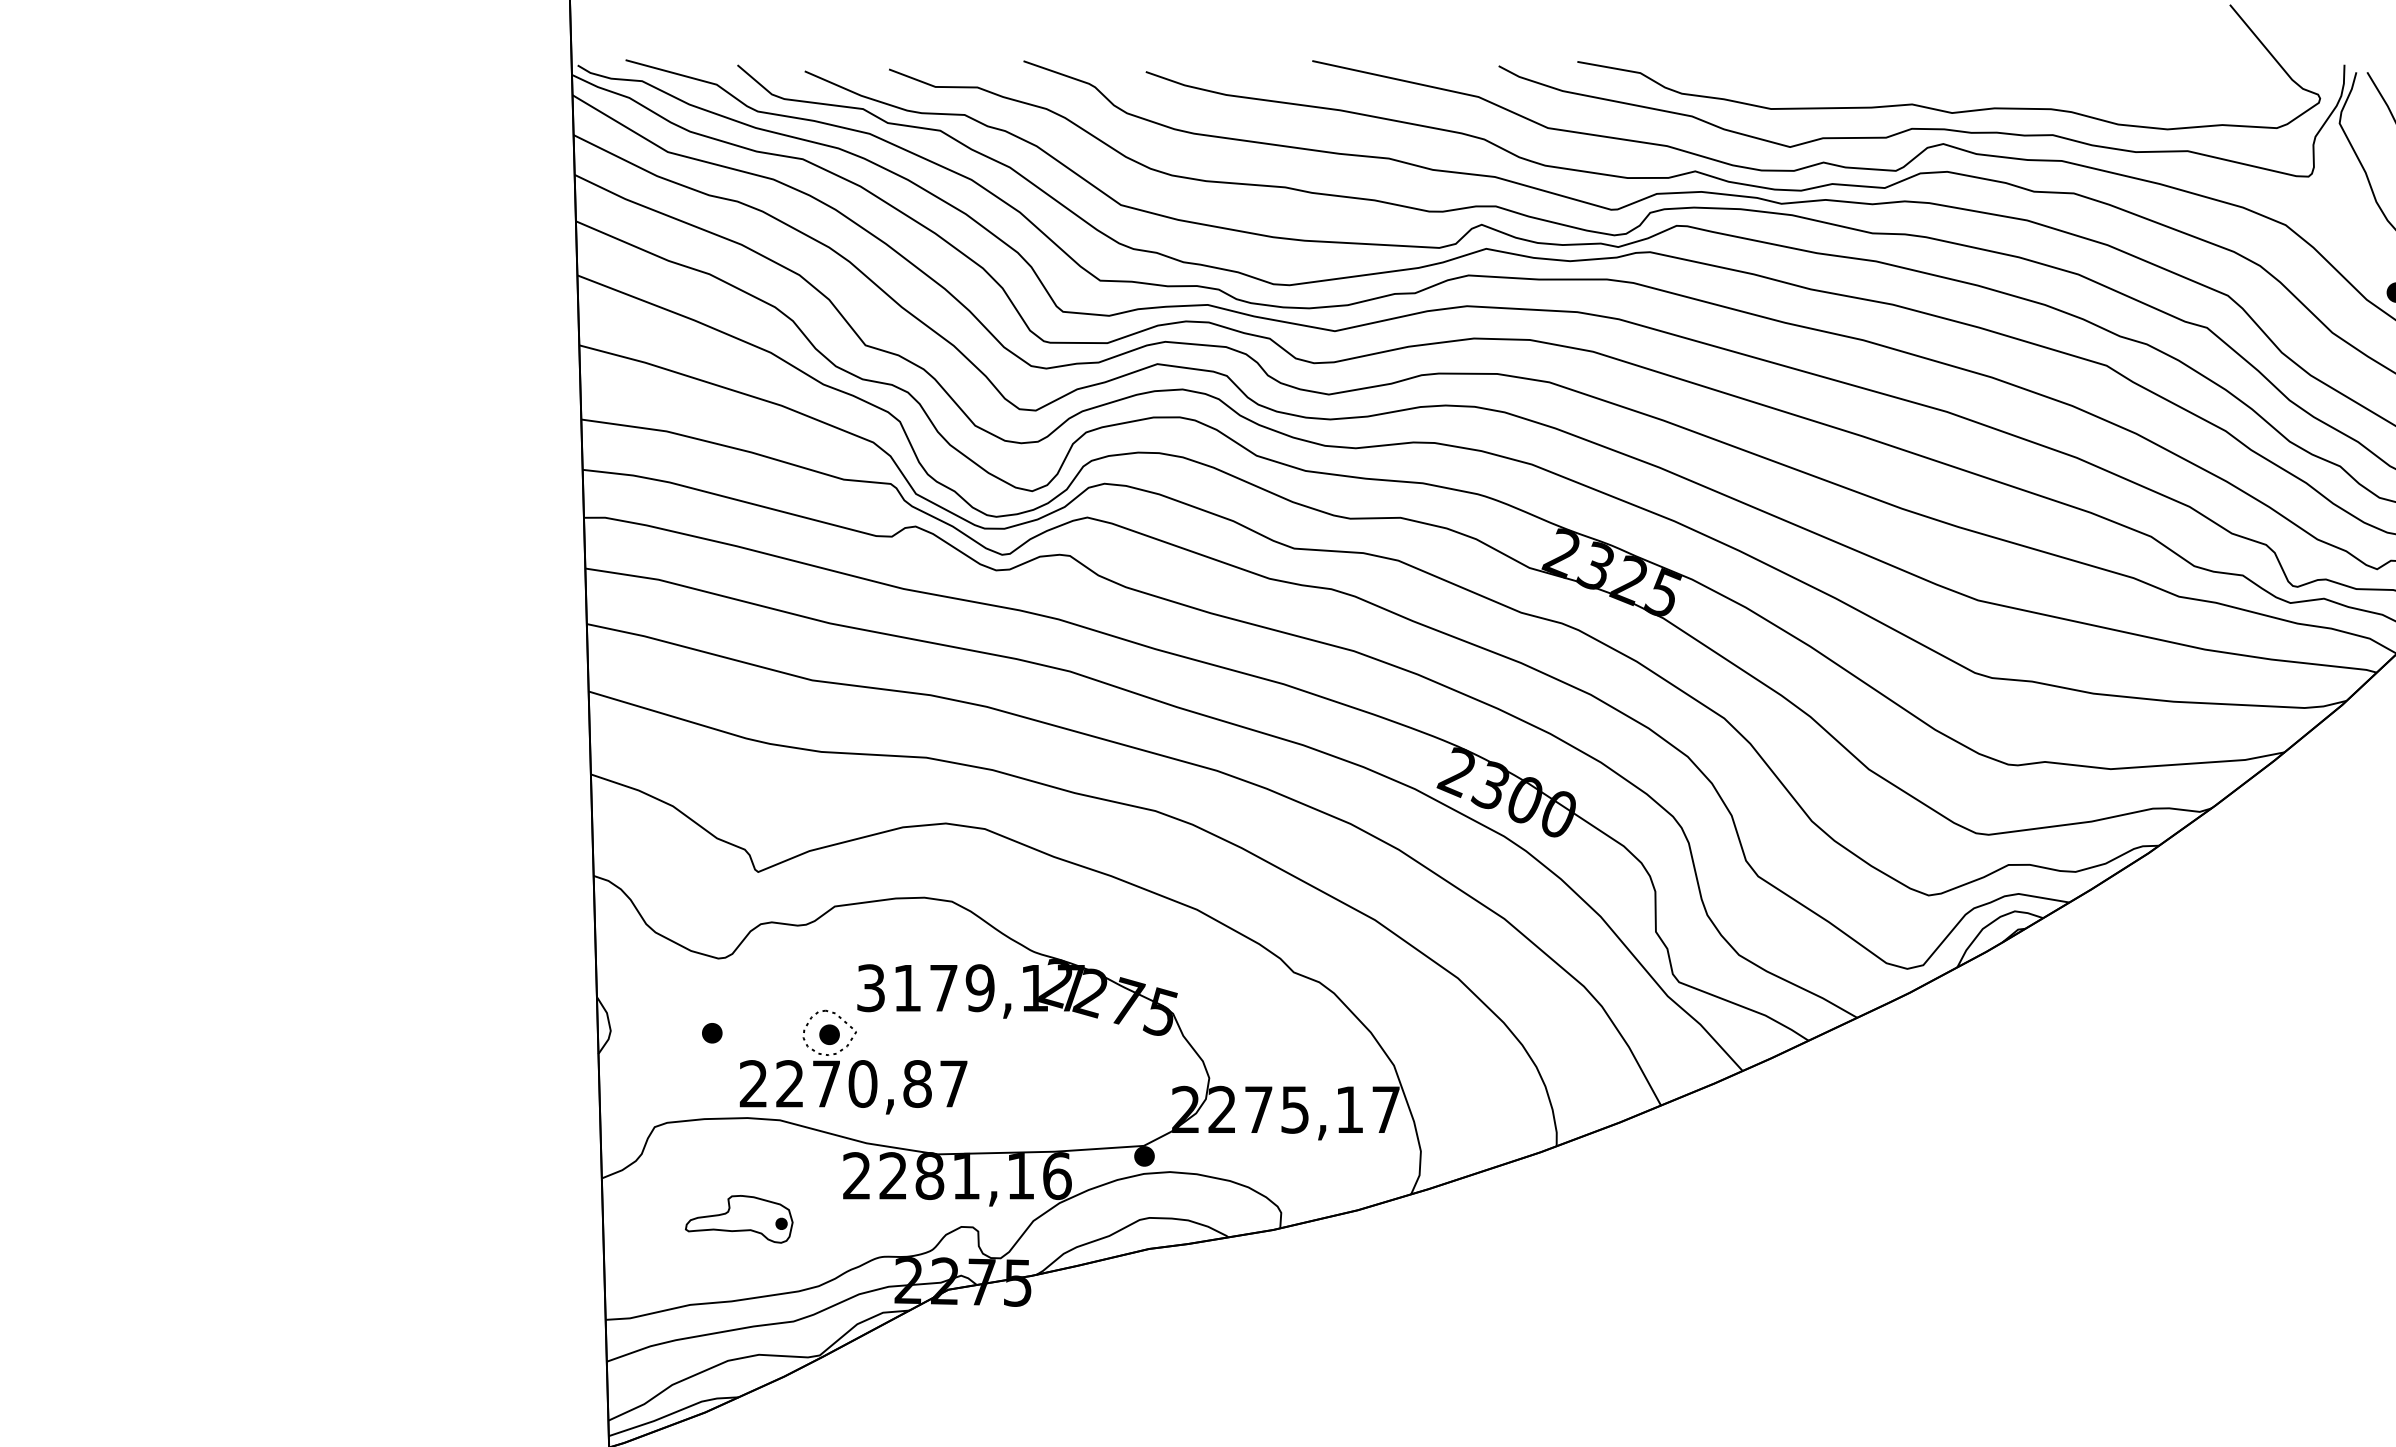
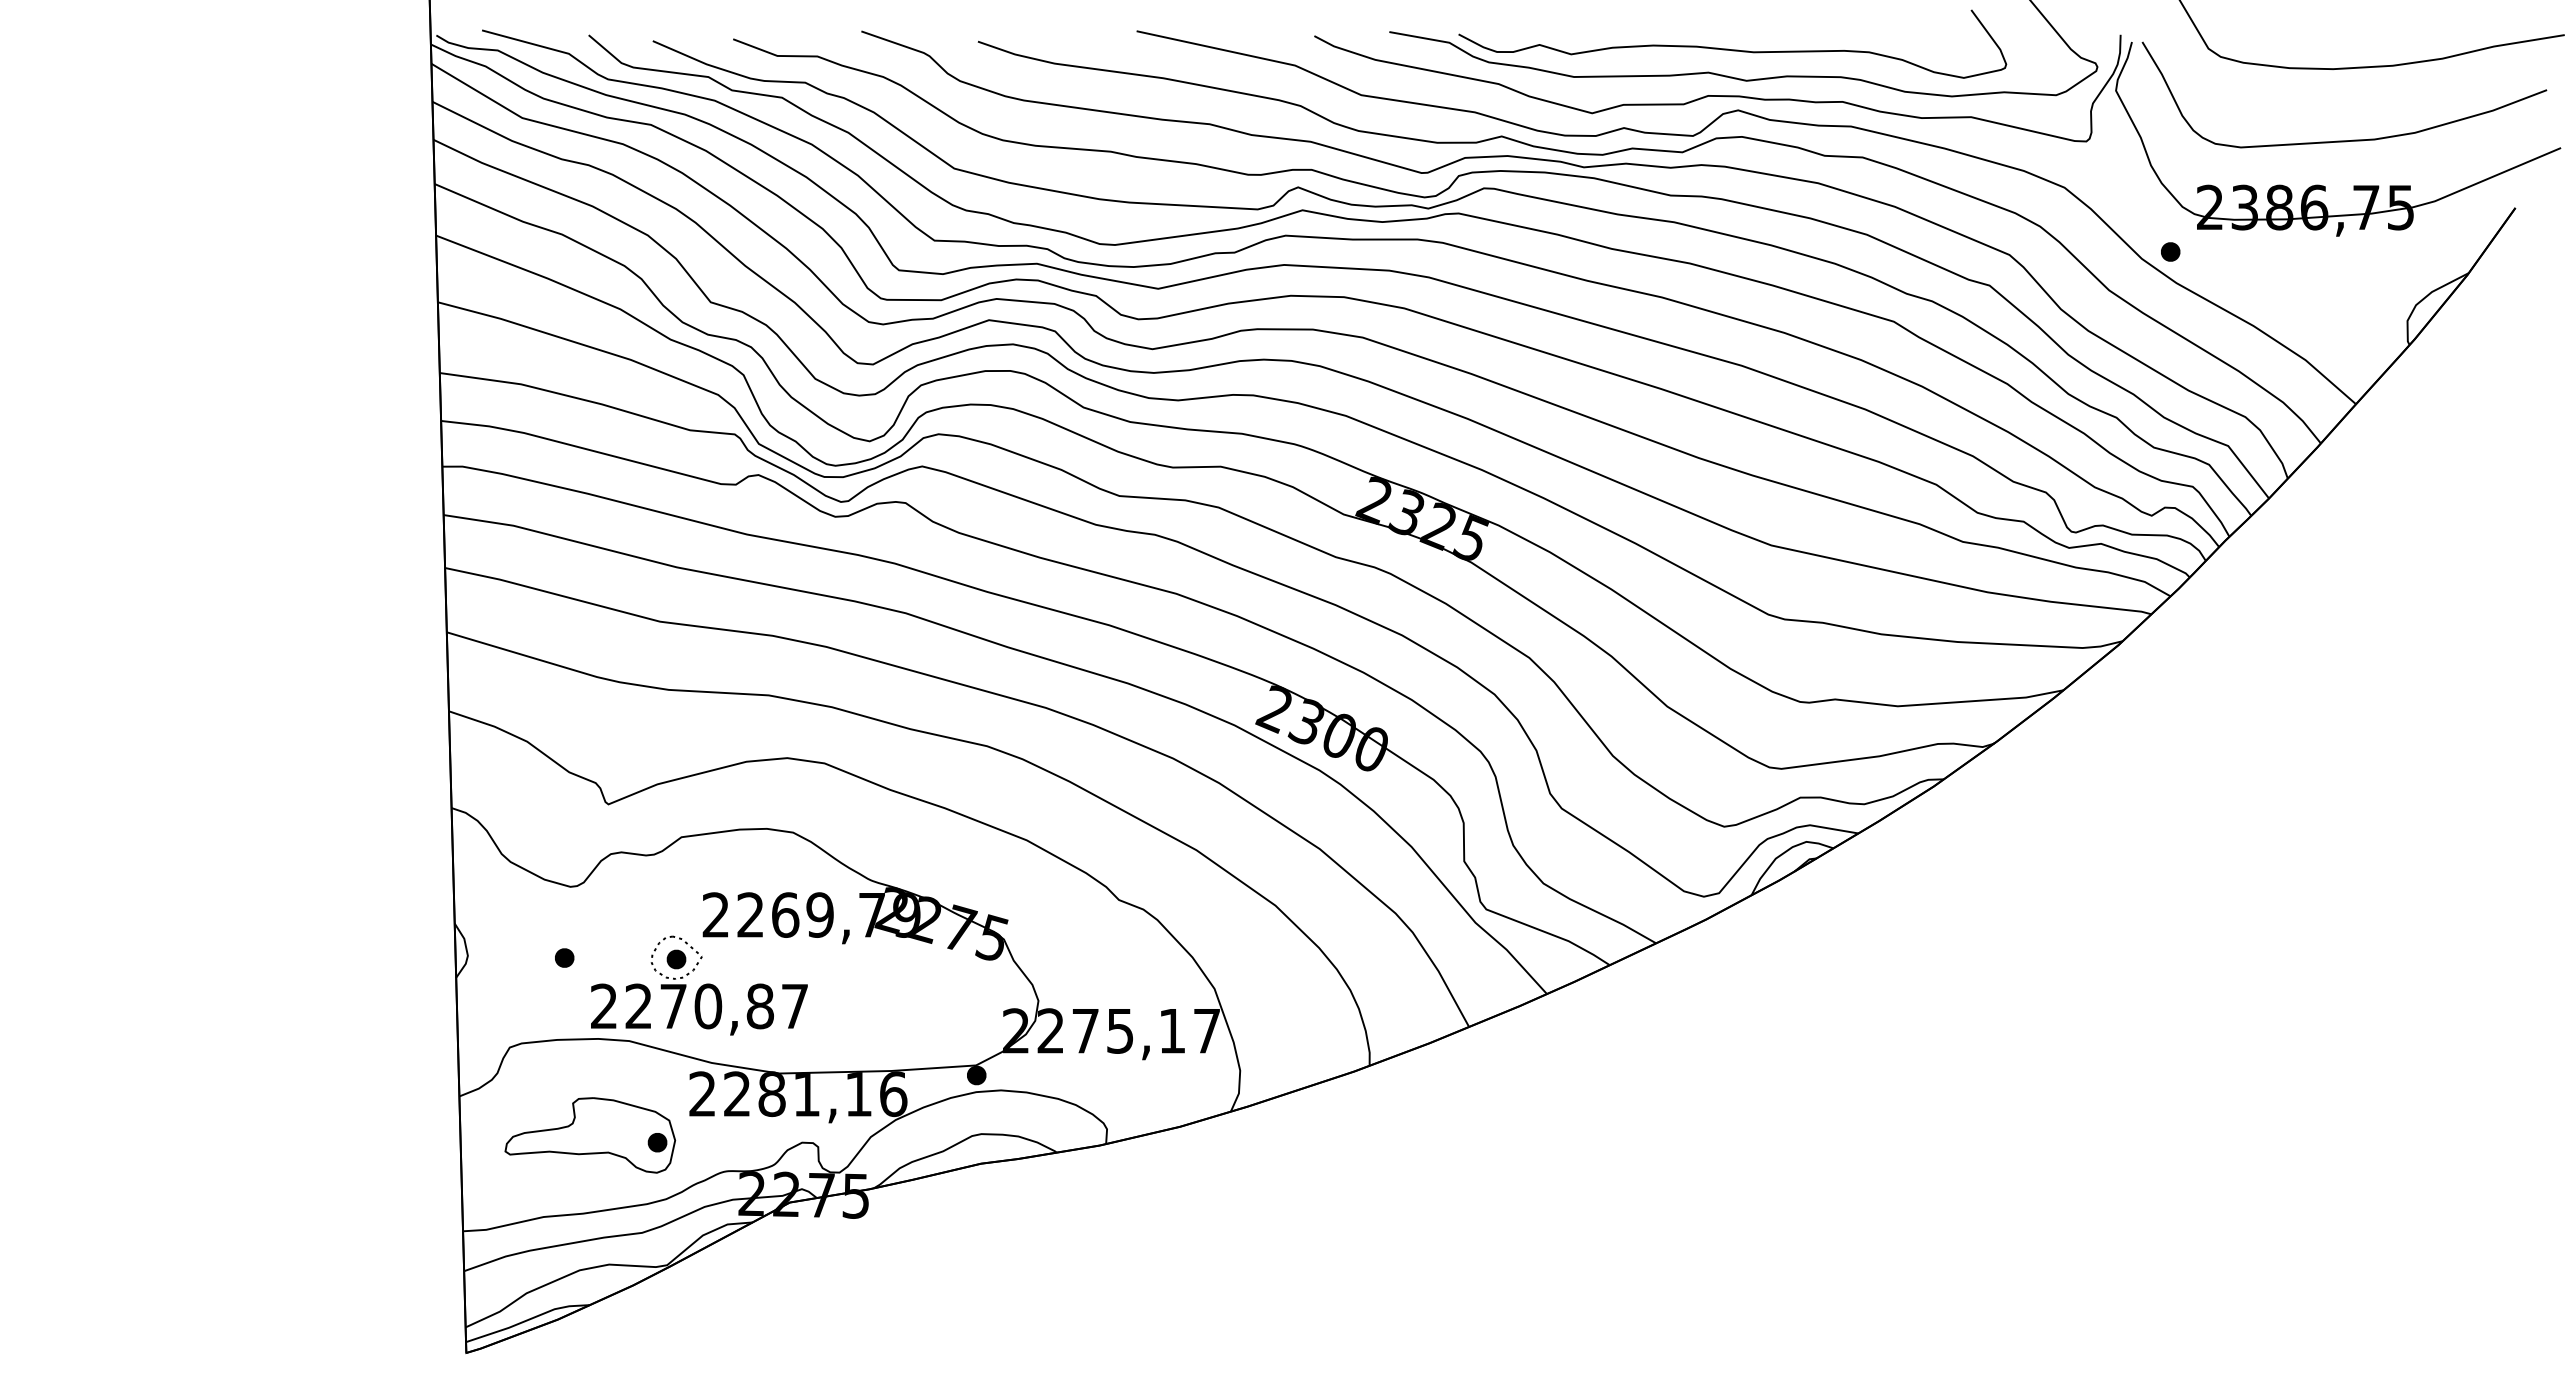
curve: (1937, 80) -> (1732, 49), added
text: (971, 987) -> (811, 914), 3179,17 -> 2269,79
part: (739, 1219) -> (590, 1135), size x1.67

